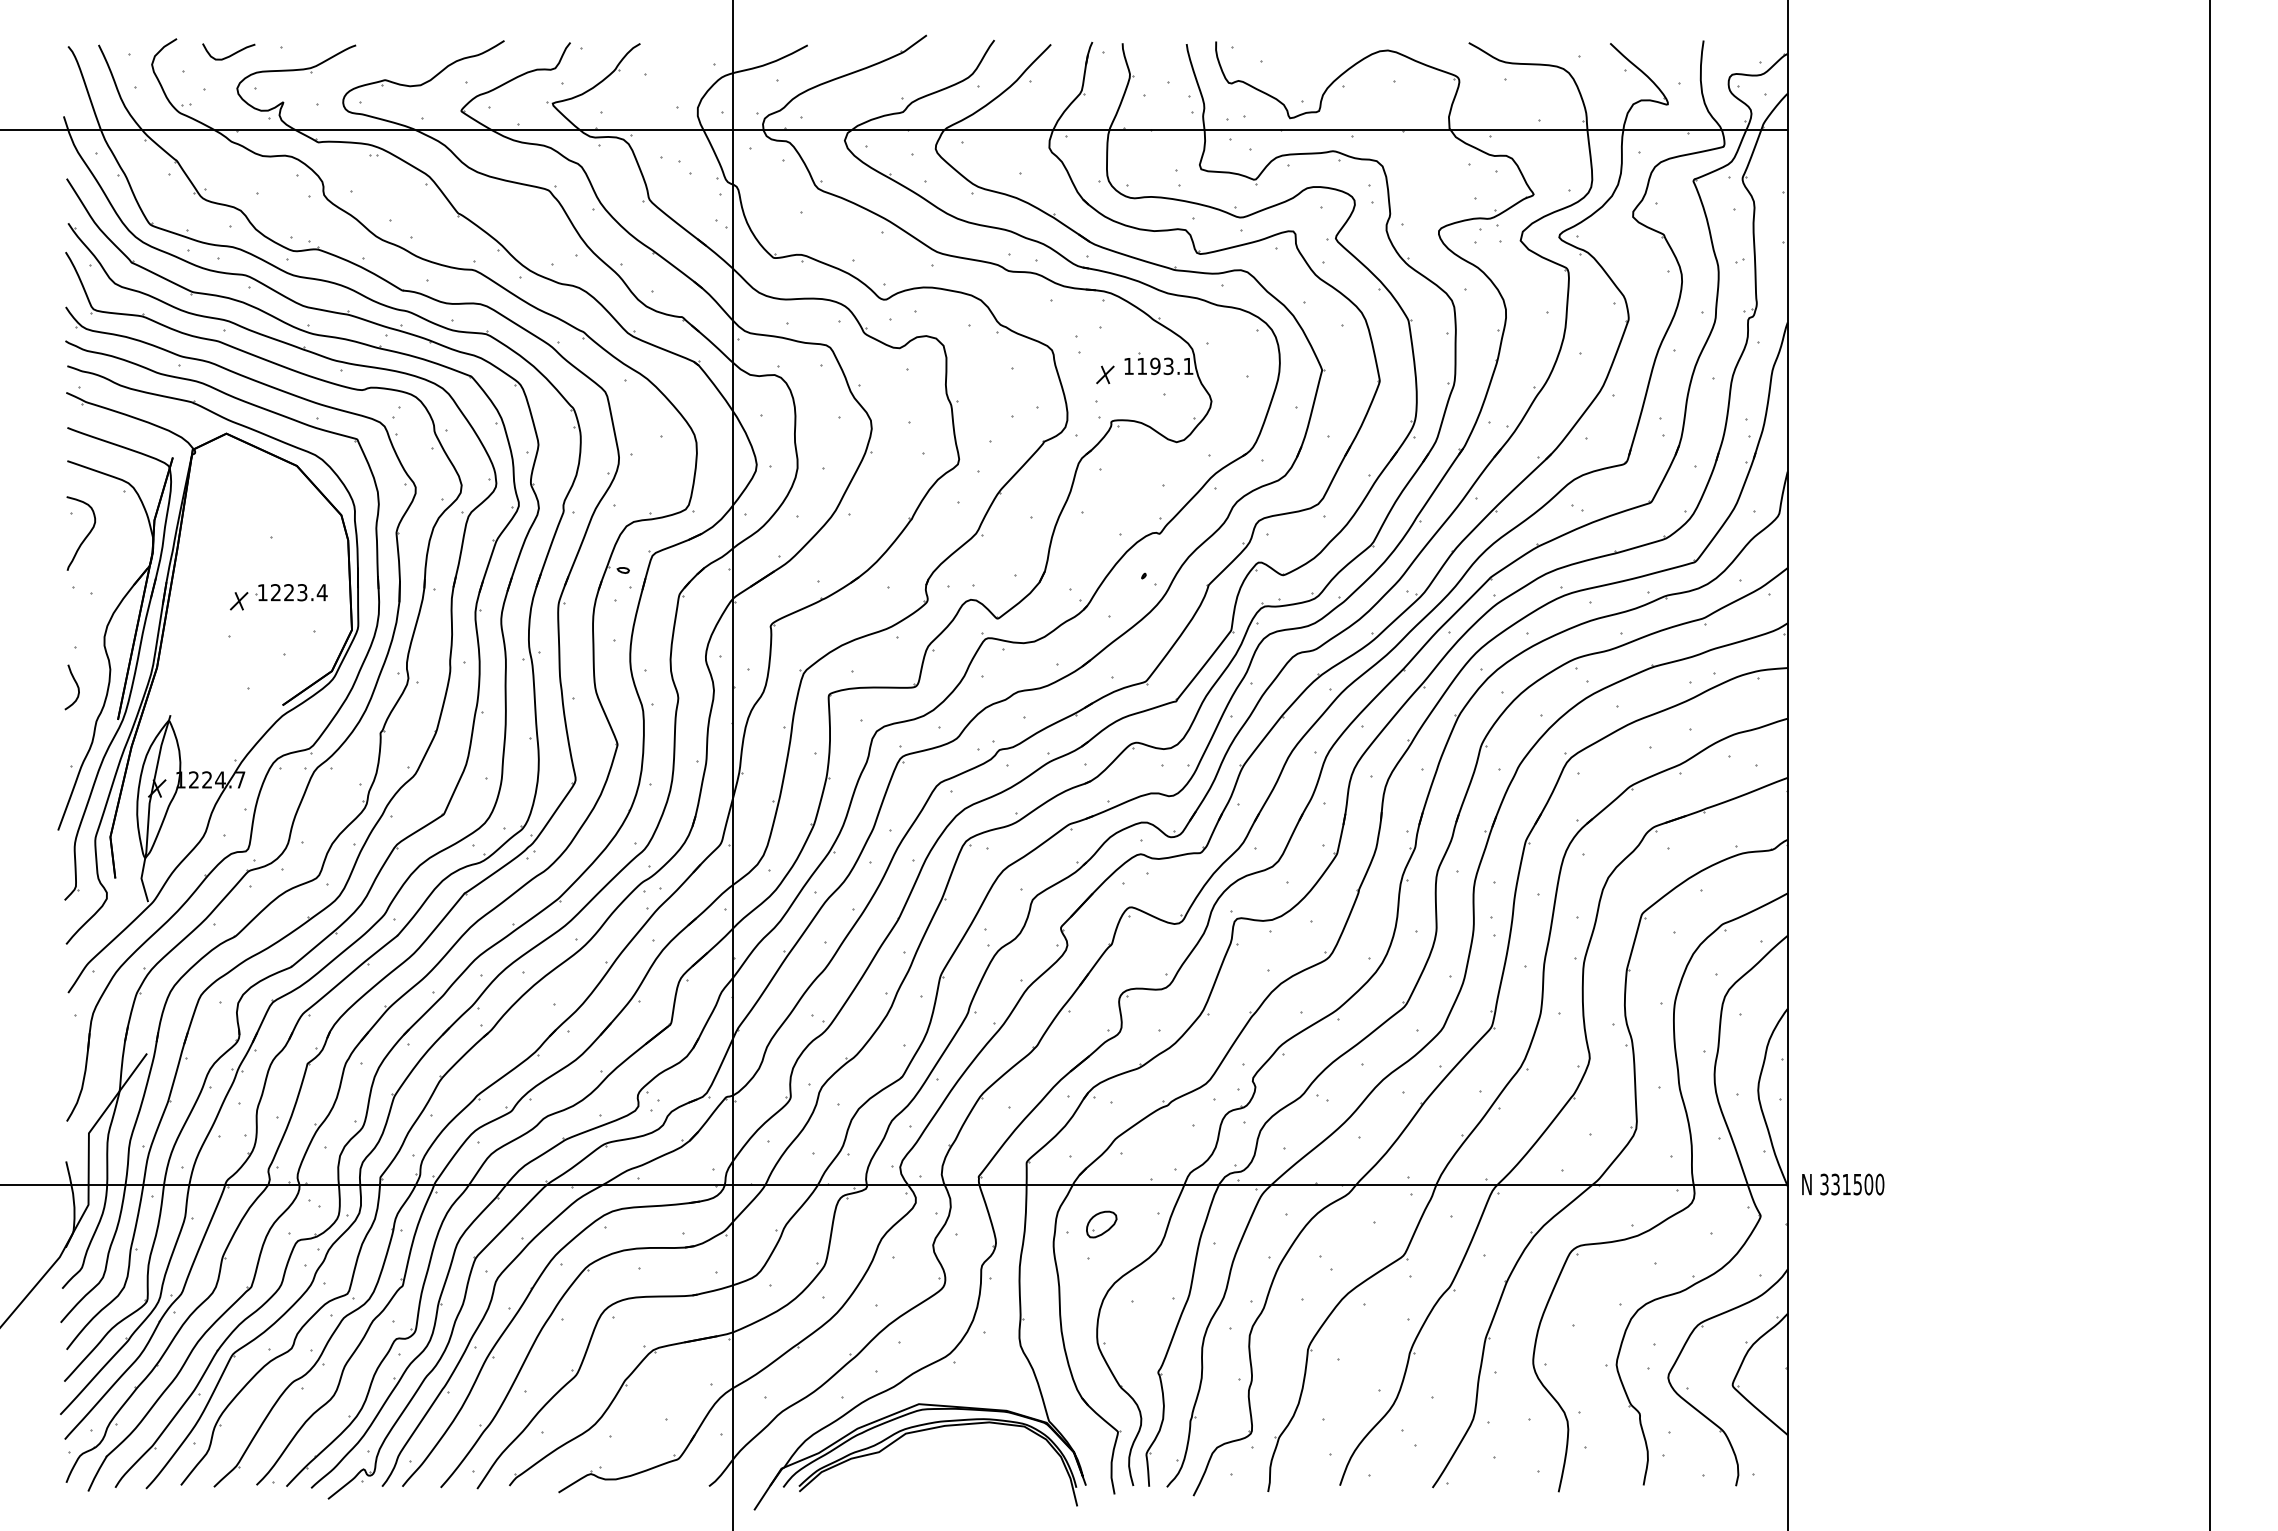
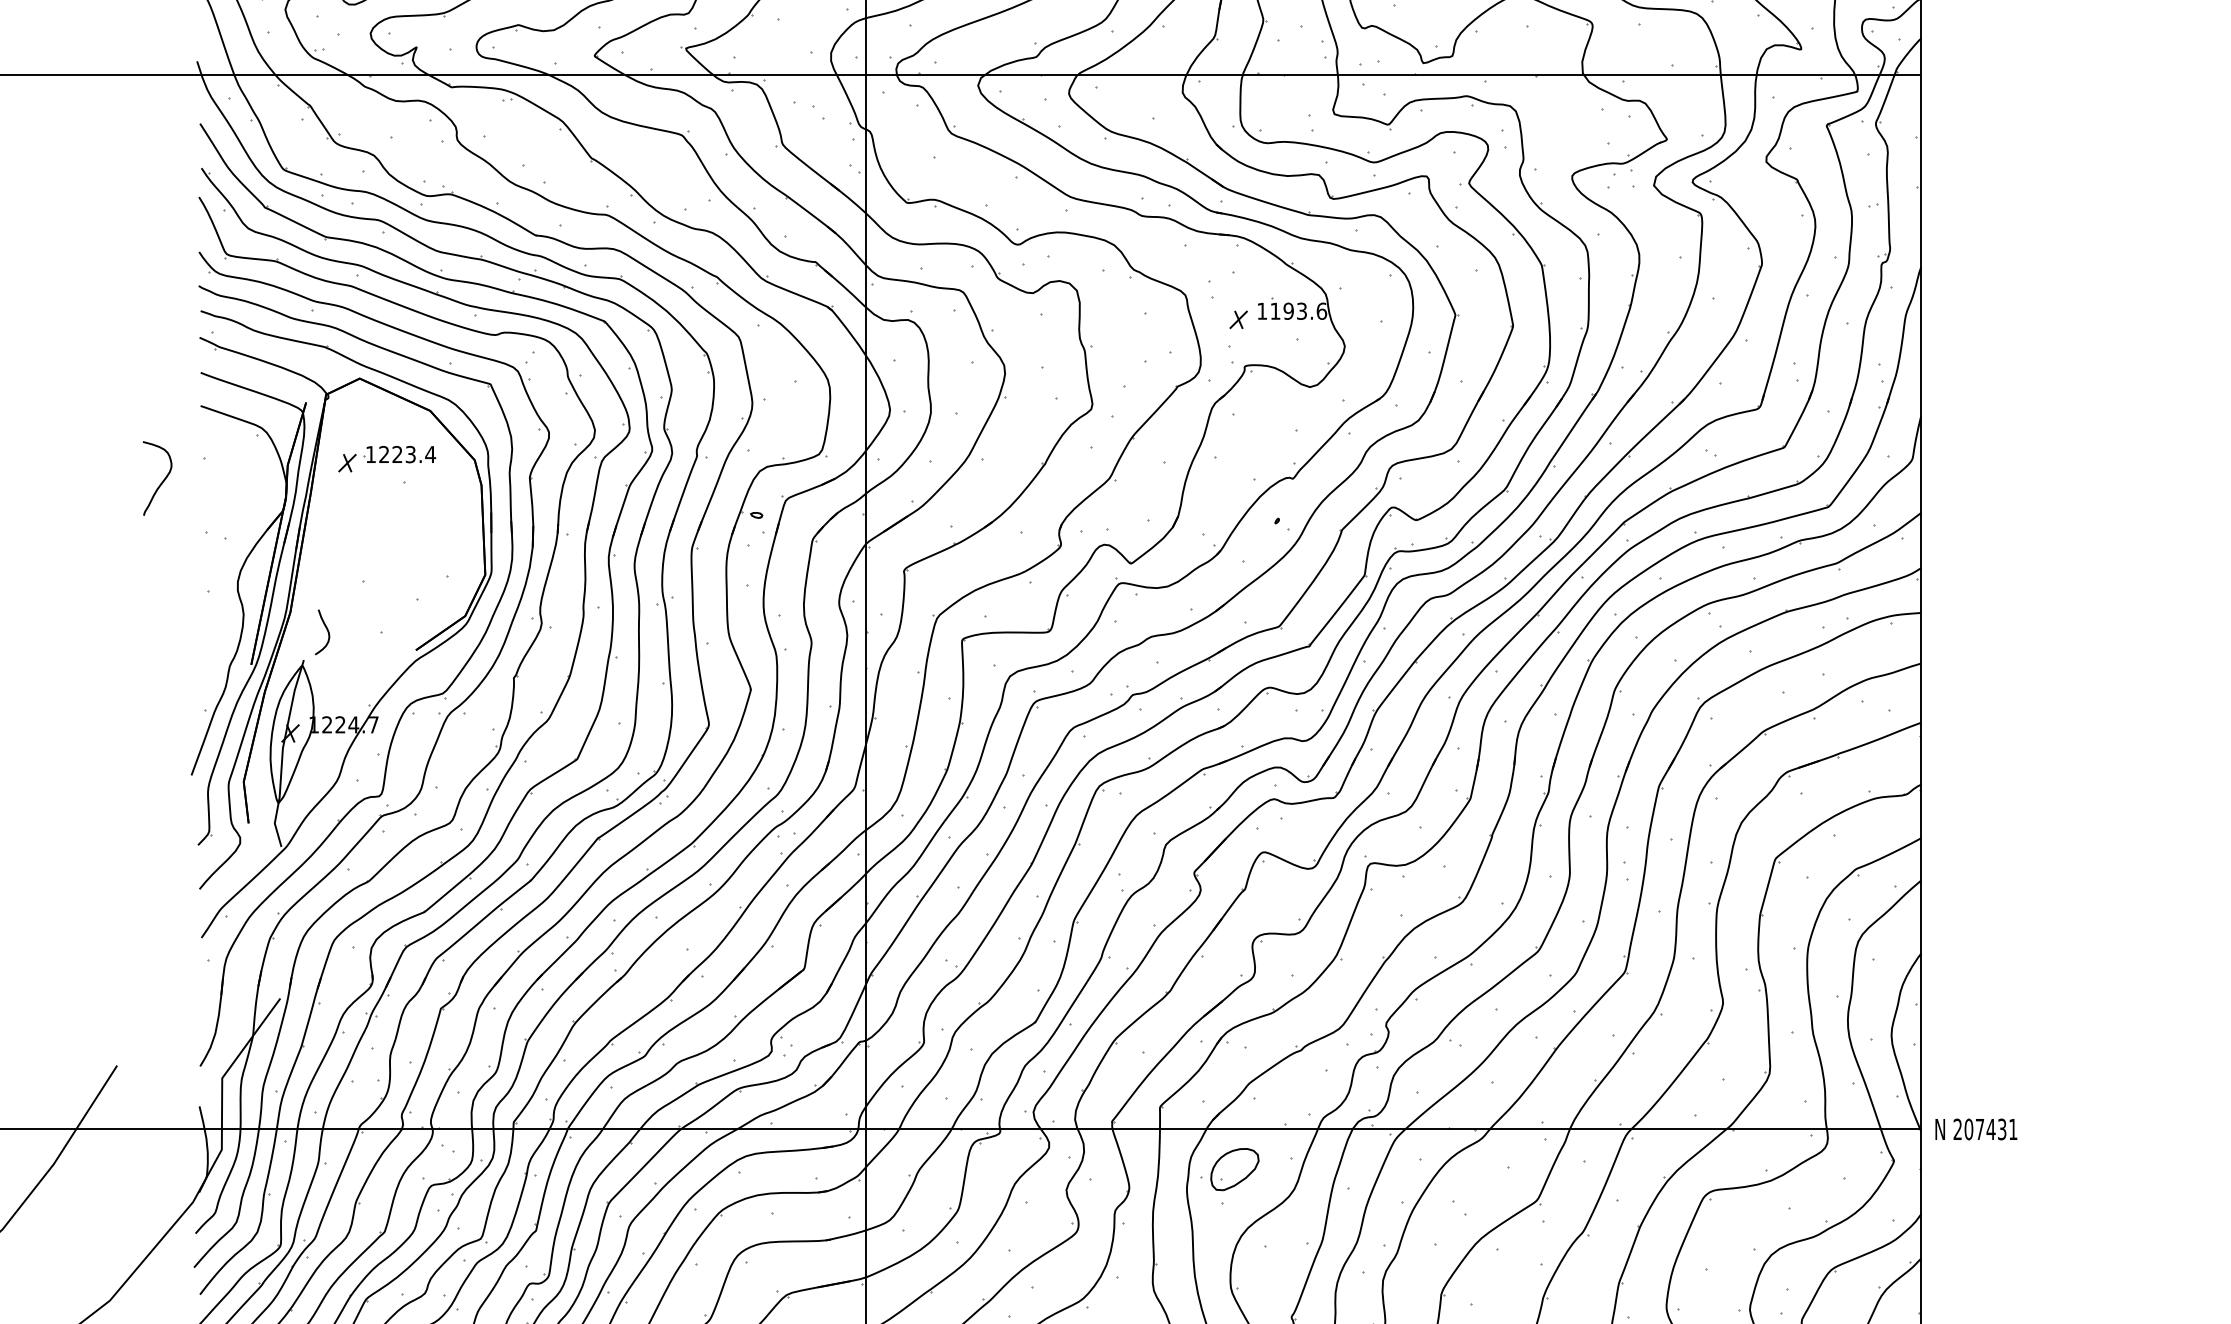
text: (1188, 366) -> (1321, 311), 1193.1 -> 1193.6
curve: (85, 536) -> (161, 481), moved
part: (278, 597) -> (386, 459), moved
curve: (76, 685) -> (326, 630), moved
text: (1852, 1184) -> (1985, 1129), 331500 -> 207431
part: (1101, 1224) -> (1234, 1169), size x1.6

